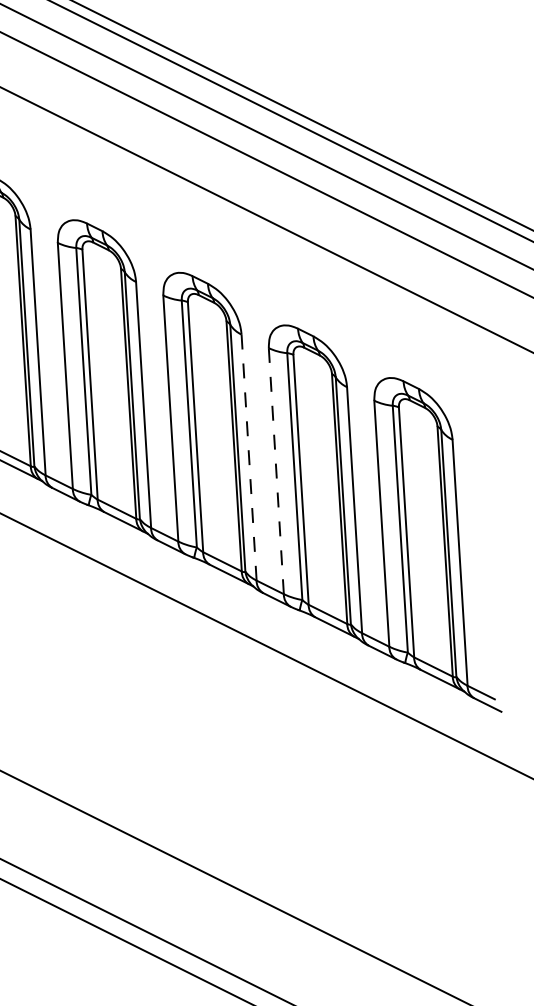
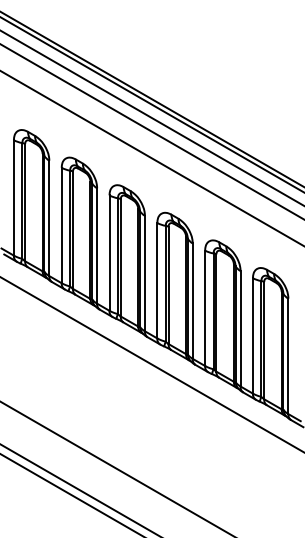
line: (248, 458) -> (192, 301), dashed -> solid
line: (277, 471) -> (205, 308), dashed -> solid

